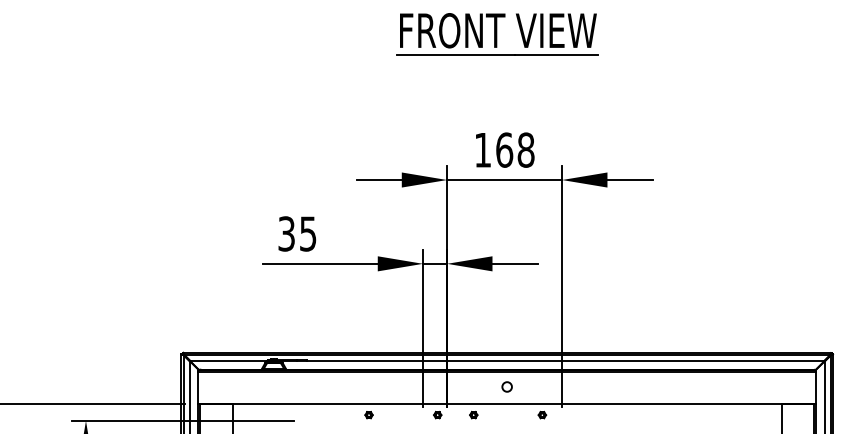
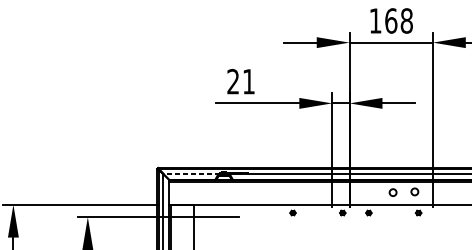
text: (297, 233) -> (241, 81), 35 -> 21
line: (228, 360) -> (191, 173), solid -> dashed
circle: (536, 385) -> (414, 191), added

